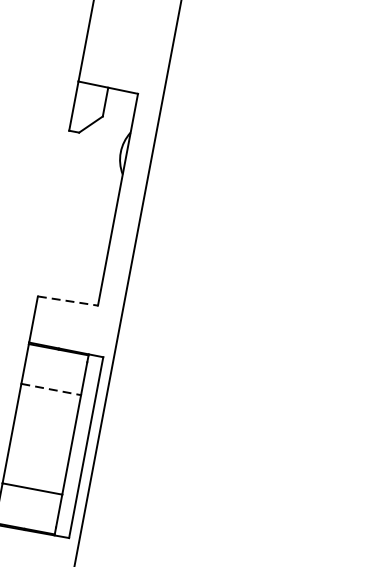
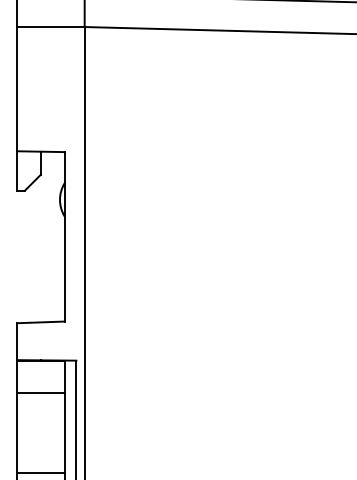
line: (67, 301) -> (40, 322), dashed -> solid
line: (50, 389) -> (40, 393), dashed -> solid

